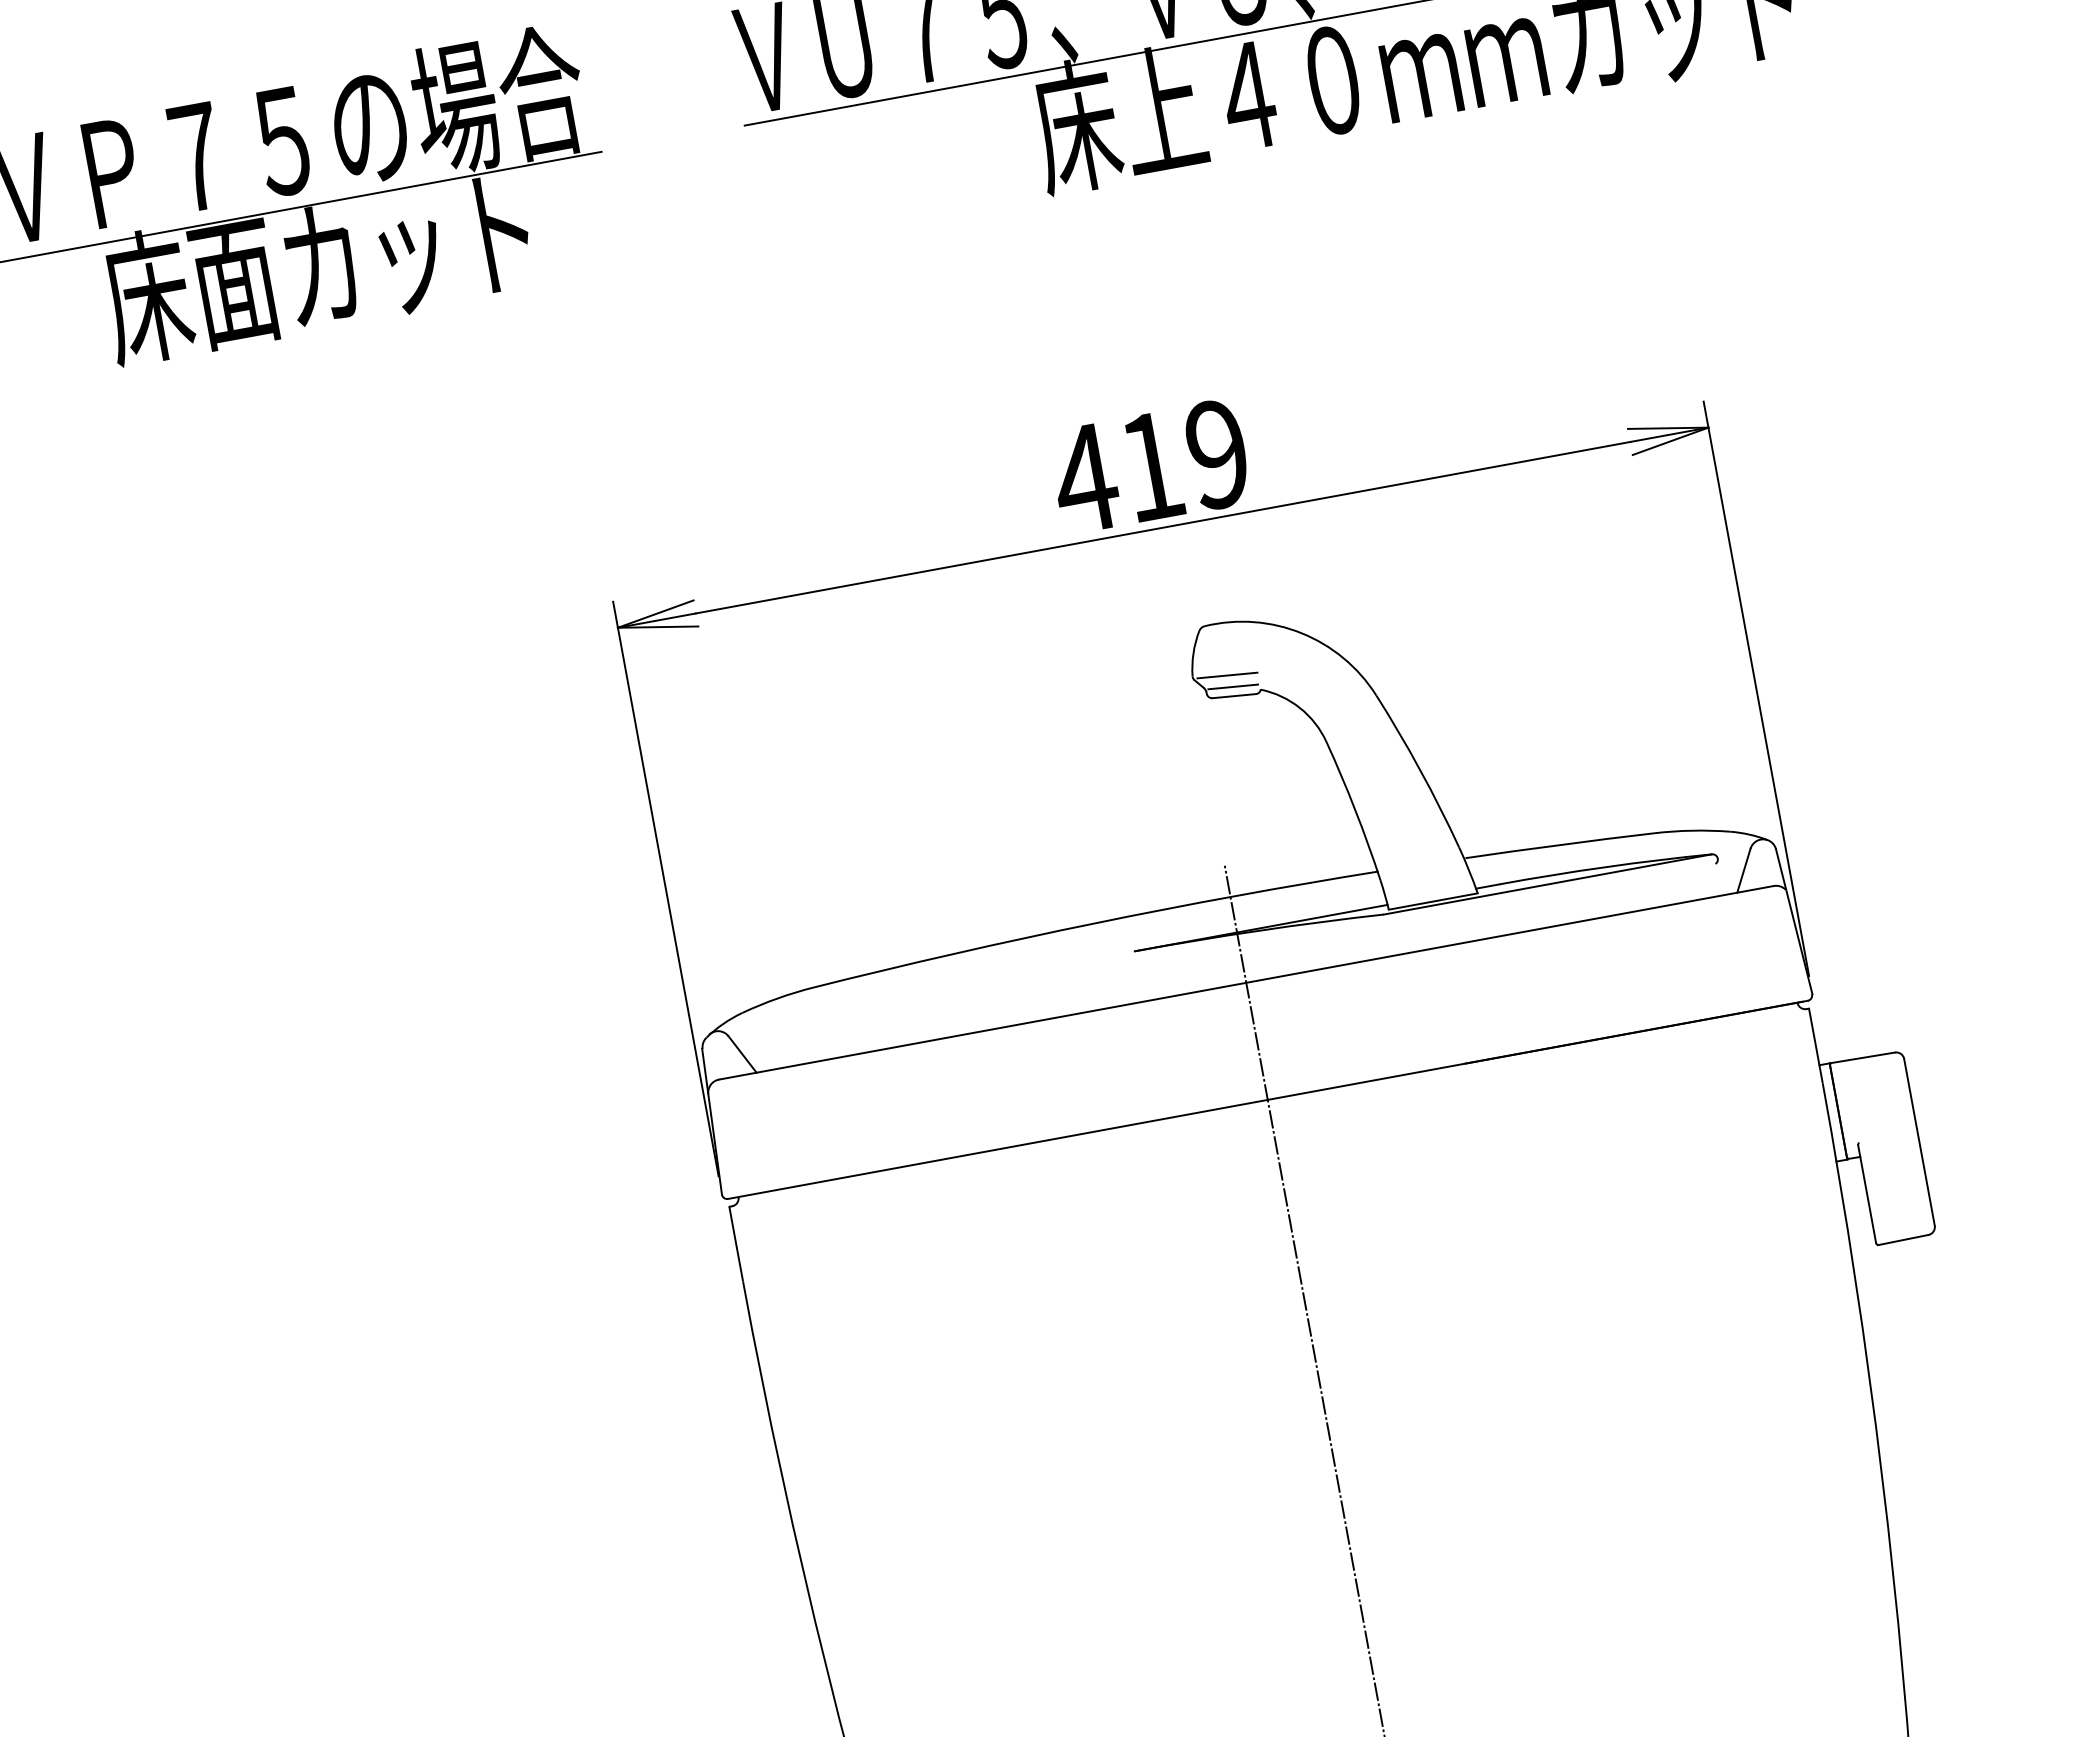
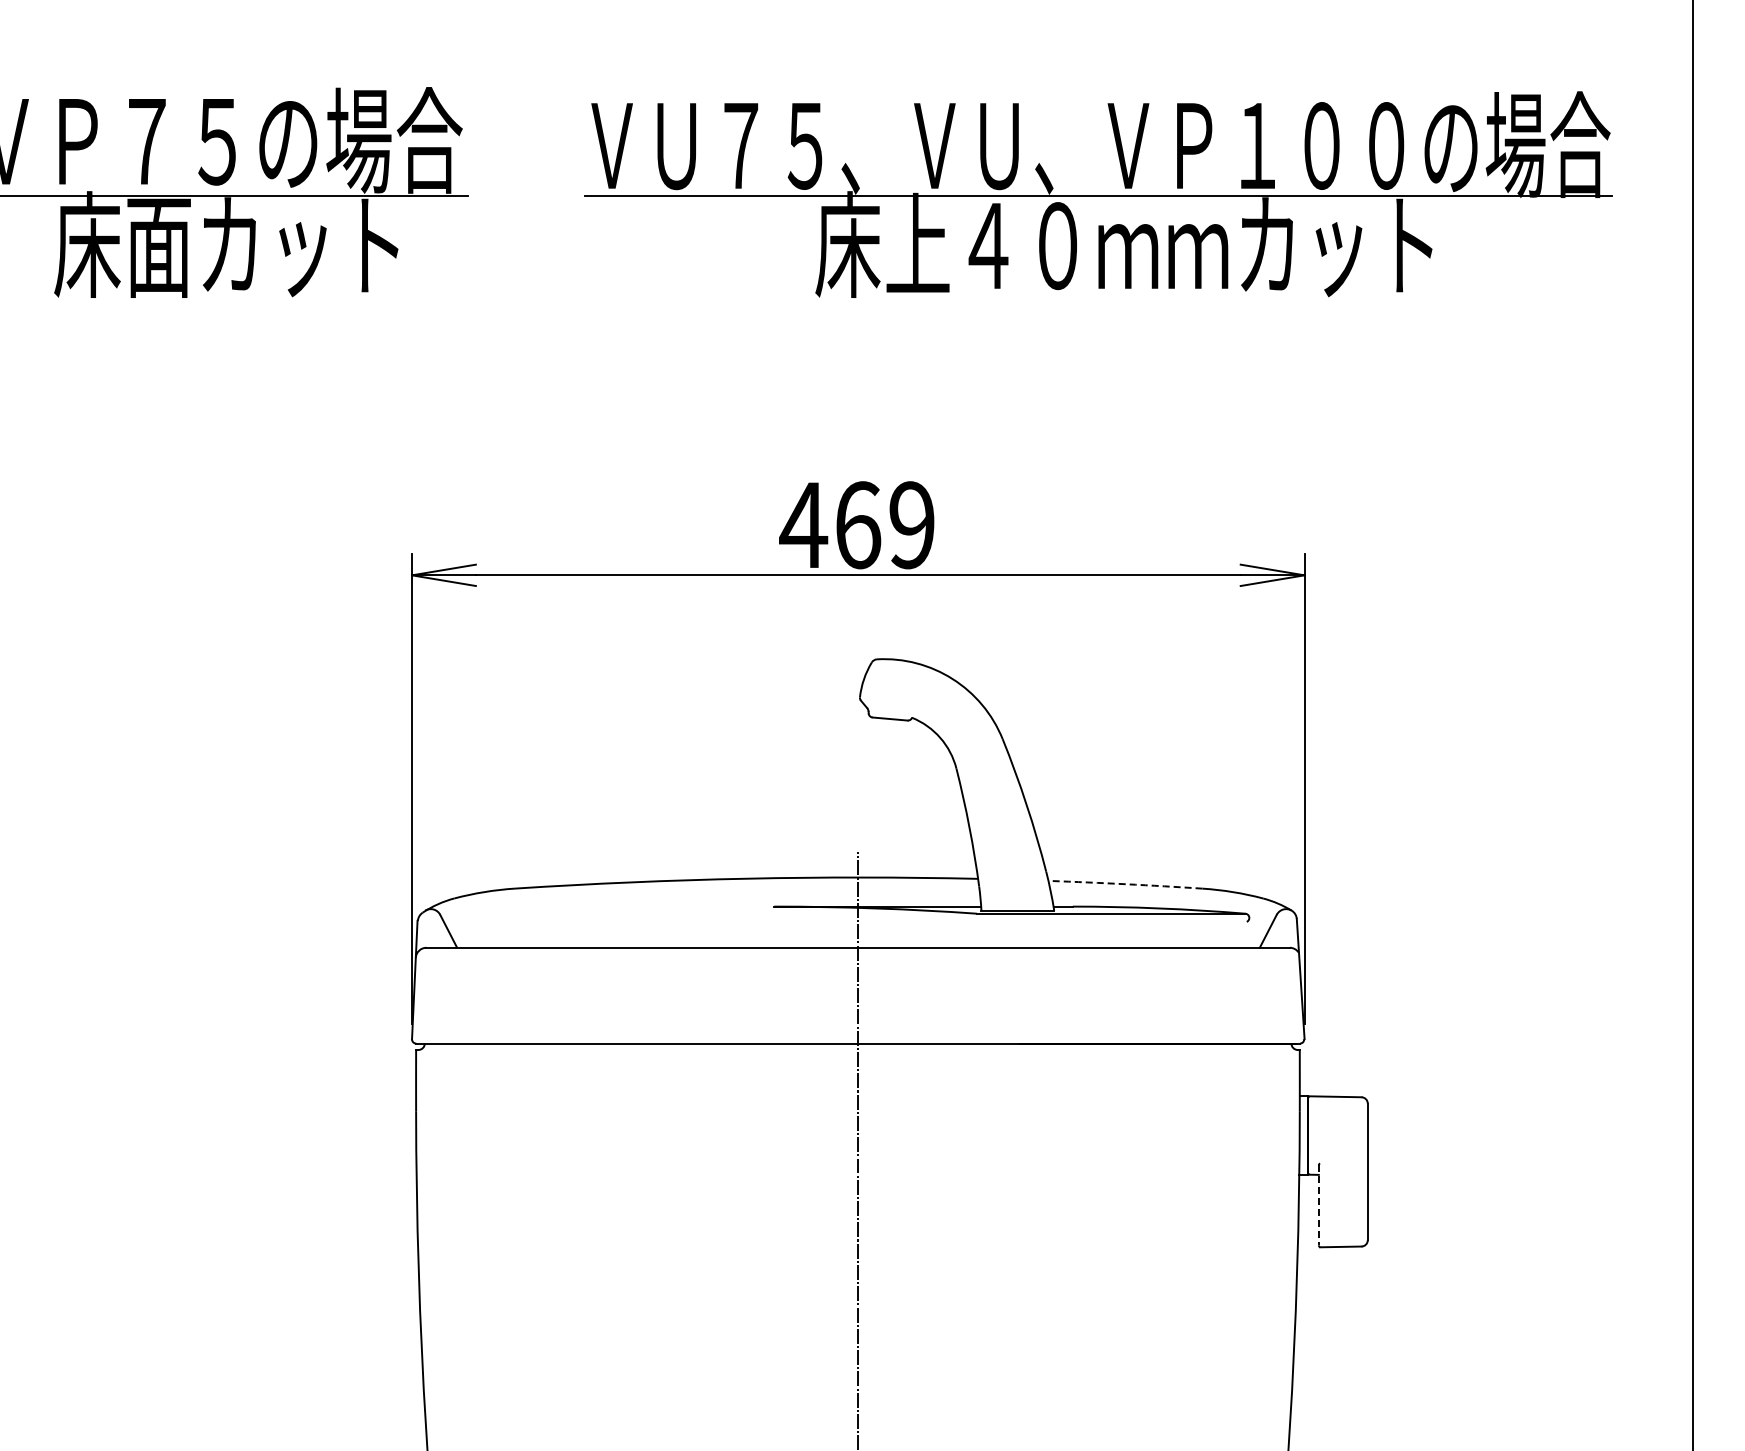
text: (1152, 466) -> (858, 525), 419 -> 469
line: (1227, 675) -> (887, 701), removed
line: (1233, 686) -> (890, 711), removed
arc: (1560, 845) -> (1126, 884), solid -> dashed
line: (1866, 1194) -> (1318, 1205), solid -> dashed

